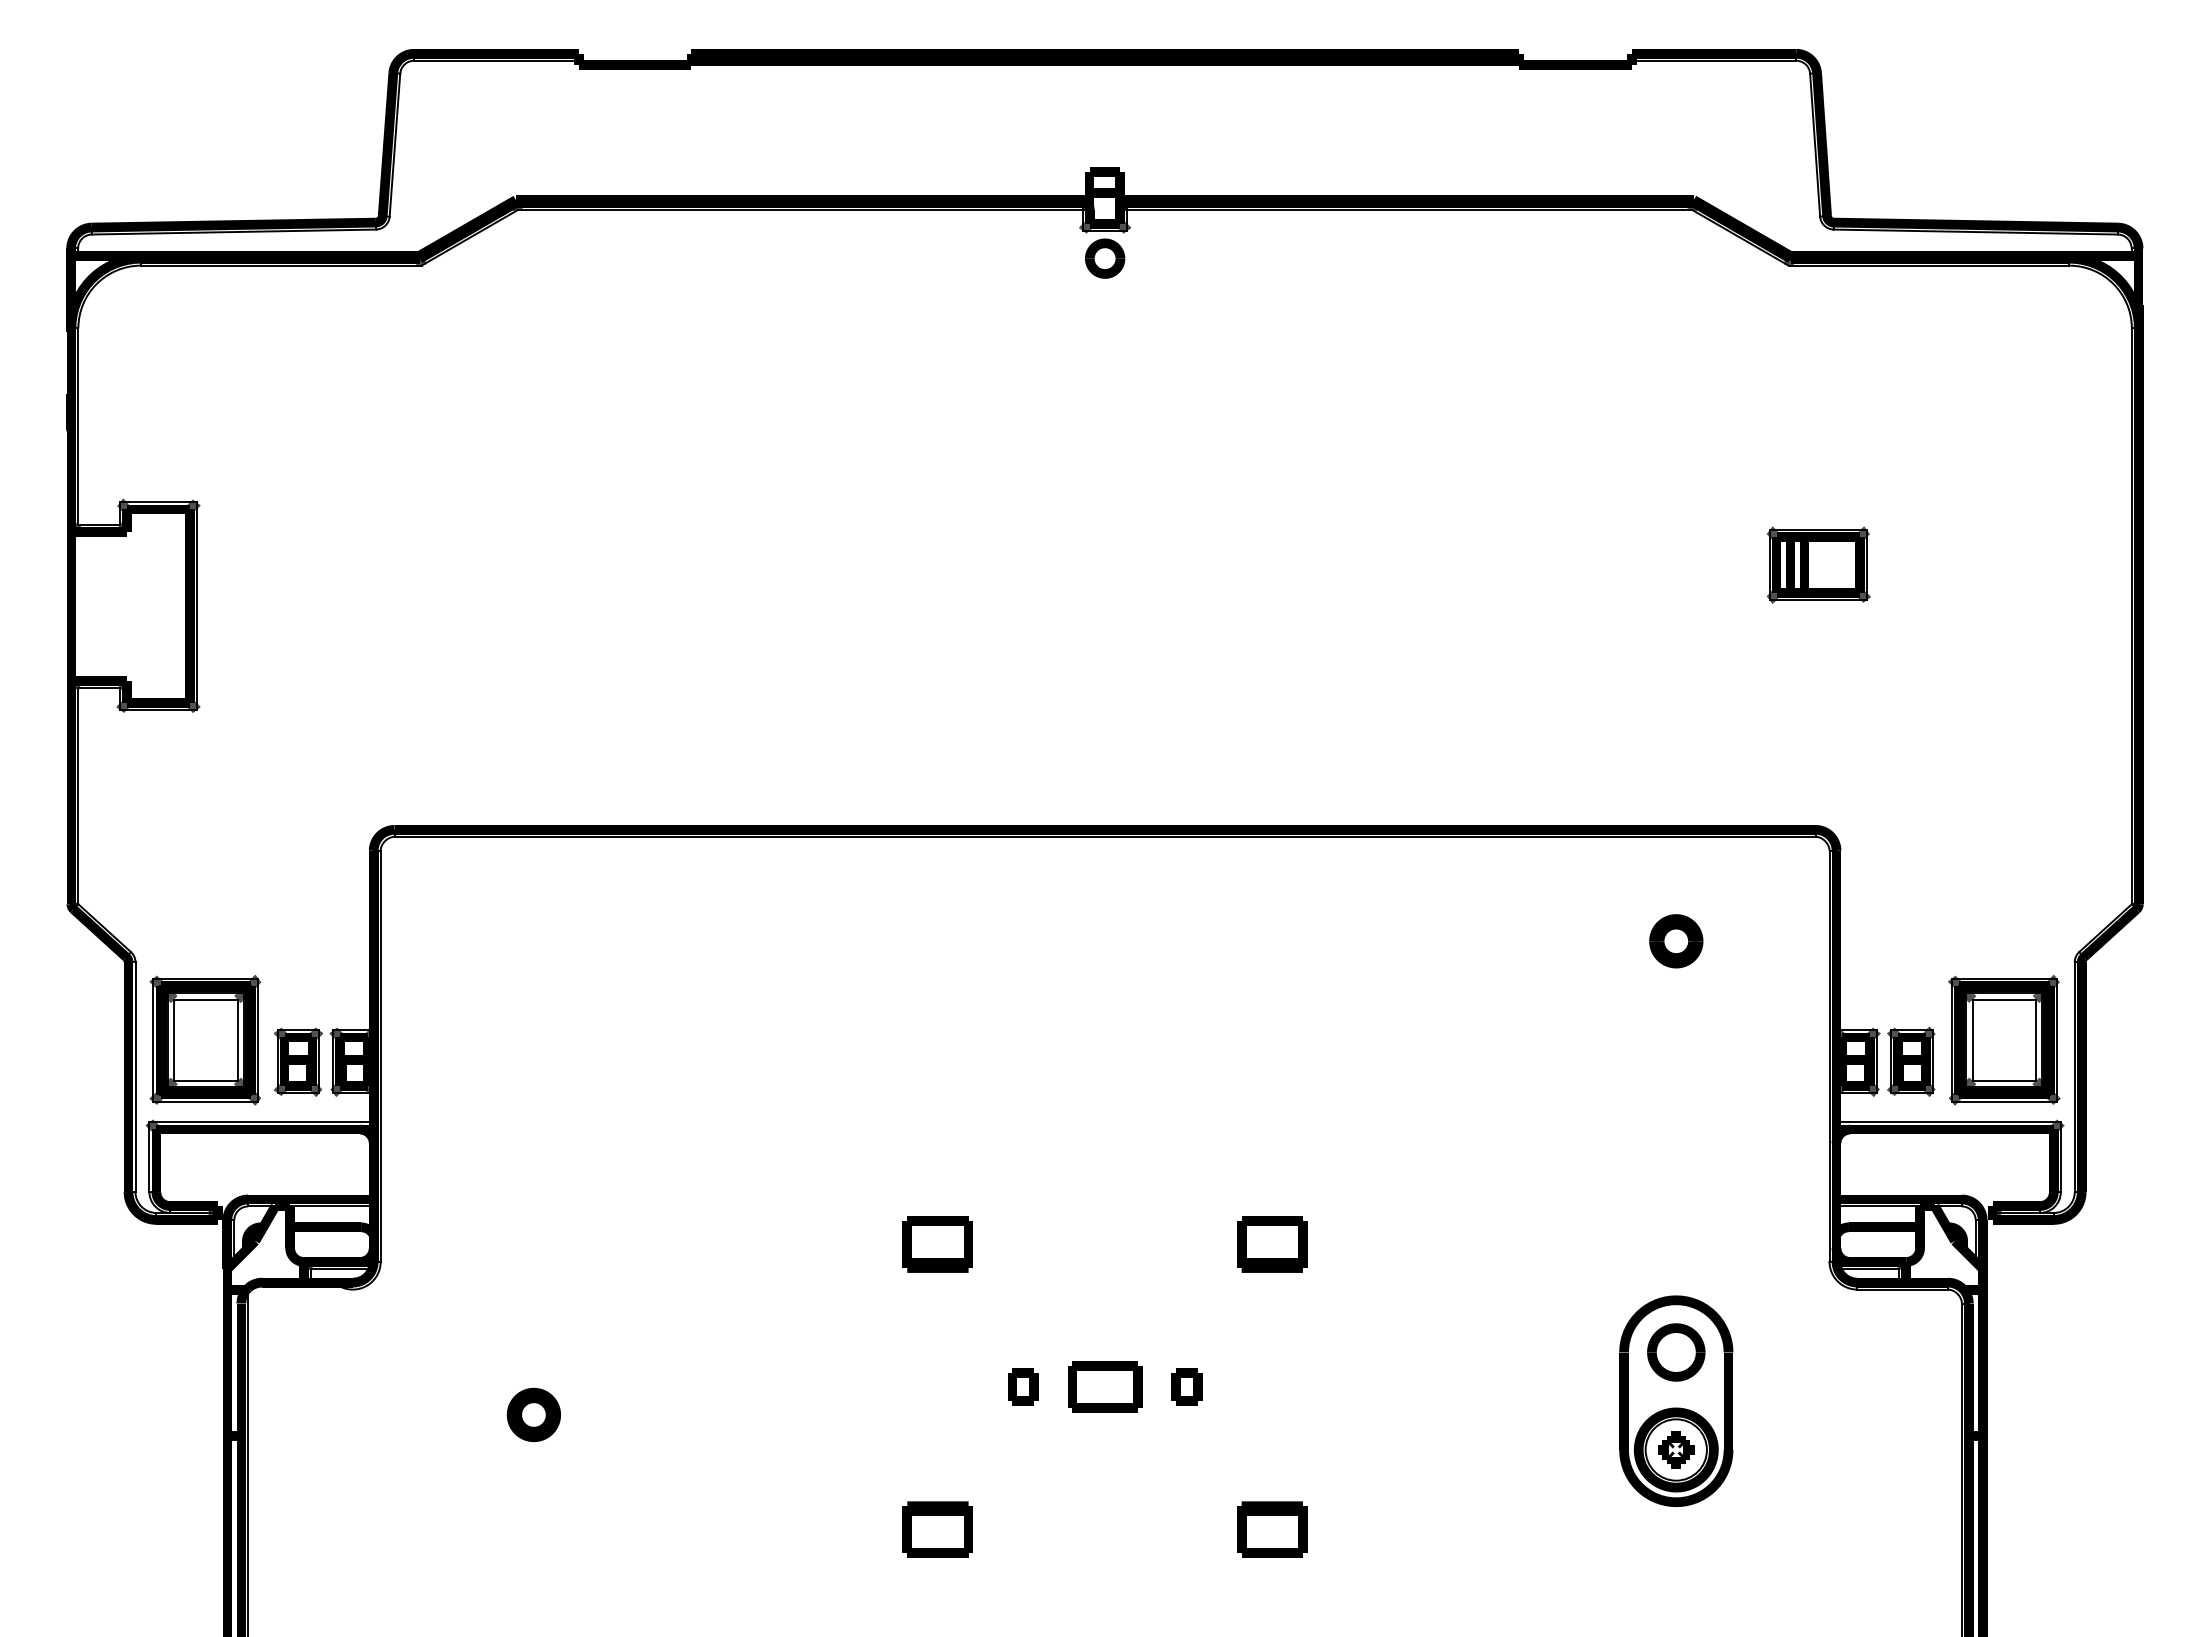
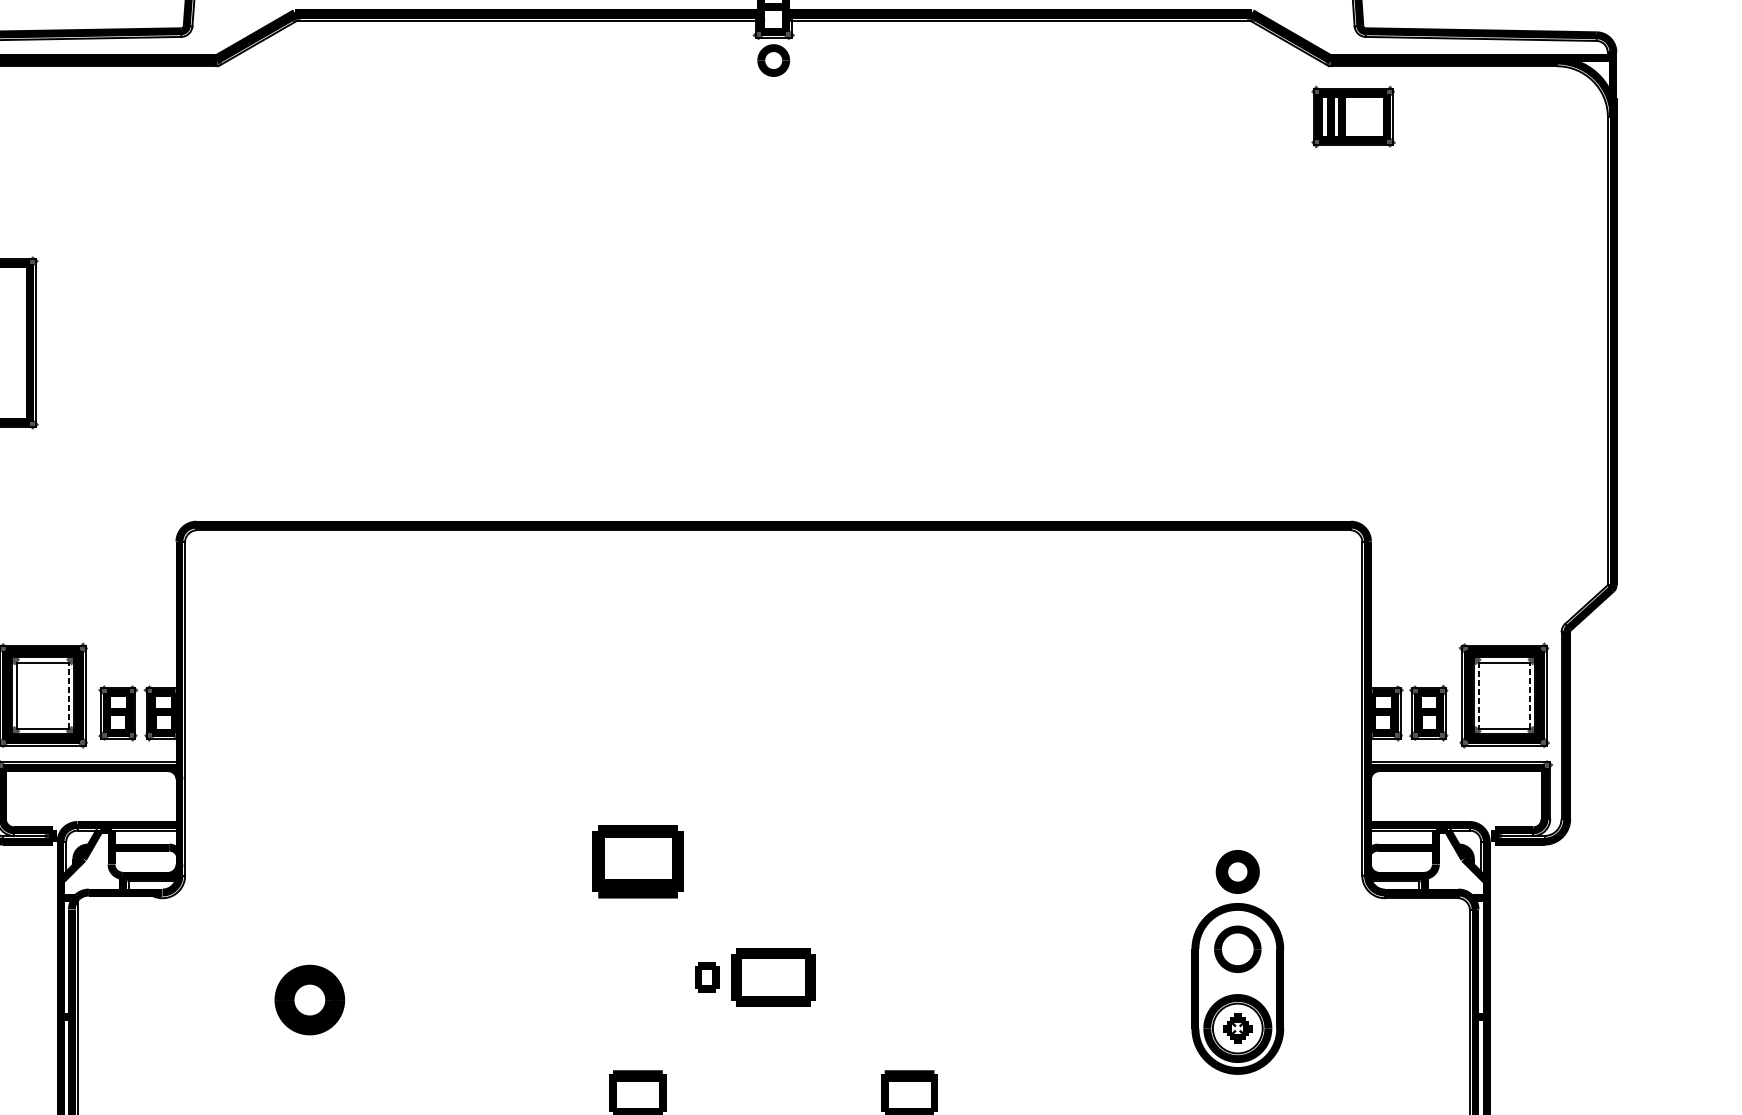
part: (1818, 564) -> (1353, 116), moved
part: (1676, 941) -> (1237, 872), moved
line: (237, 1040) -> (68, 695), solid -> dashed
line: (1972, 1040) -> (1478, 695), solid -> dashed
line: (2036, 1040) -> (1530, 695), solid -> dashed
part: (937, 1244) -> (637, 861), size x1.6
part: (1272, 1244) -> (909, 861), removed
part: (1105, 1386) -> (774, 976), size x1.4
part: (1186, 1386) -> (839, 976), removed
part: (533, 1414) -> (309, 999), size x1.6

